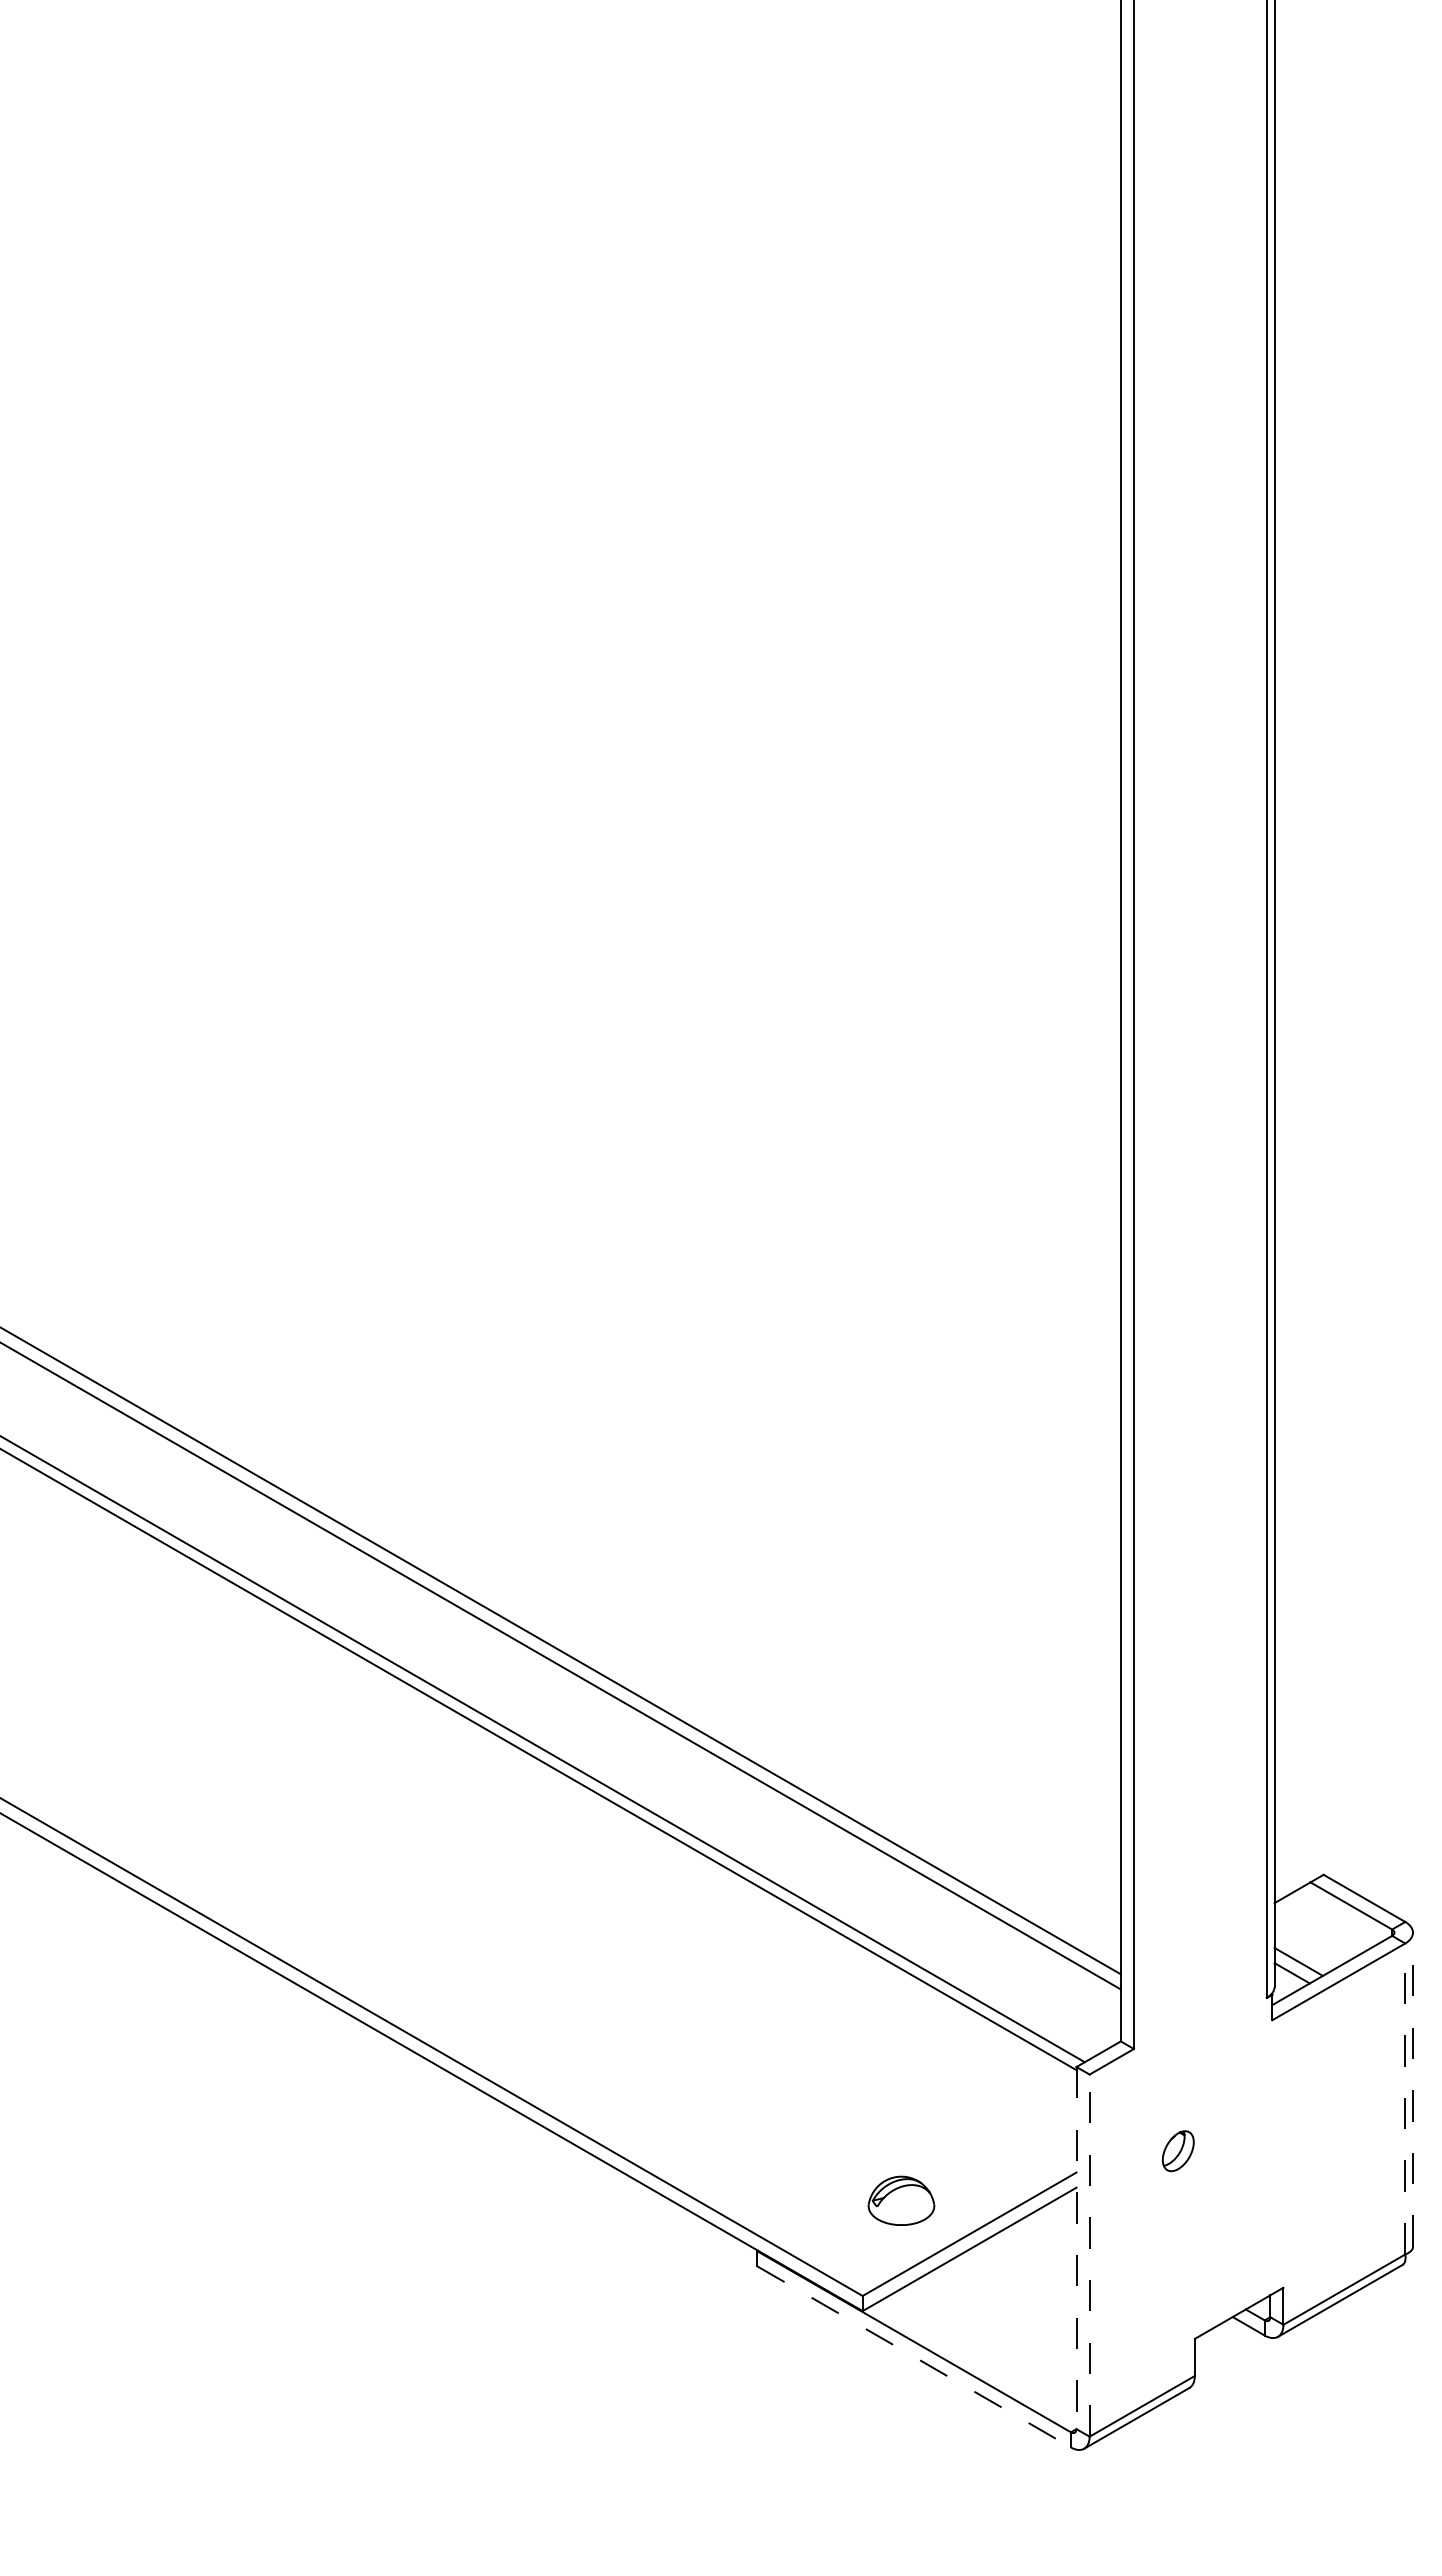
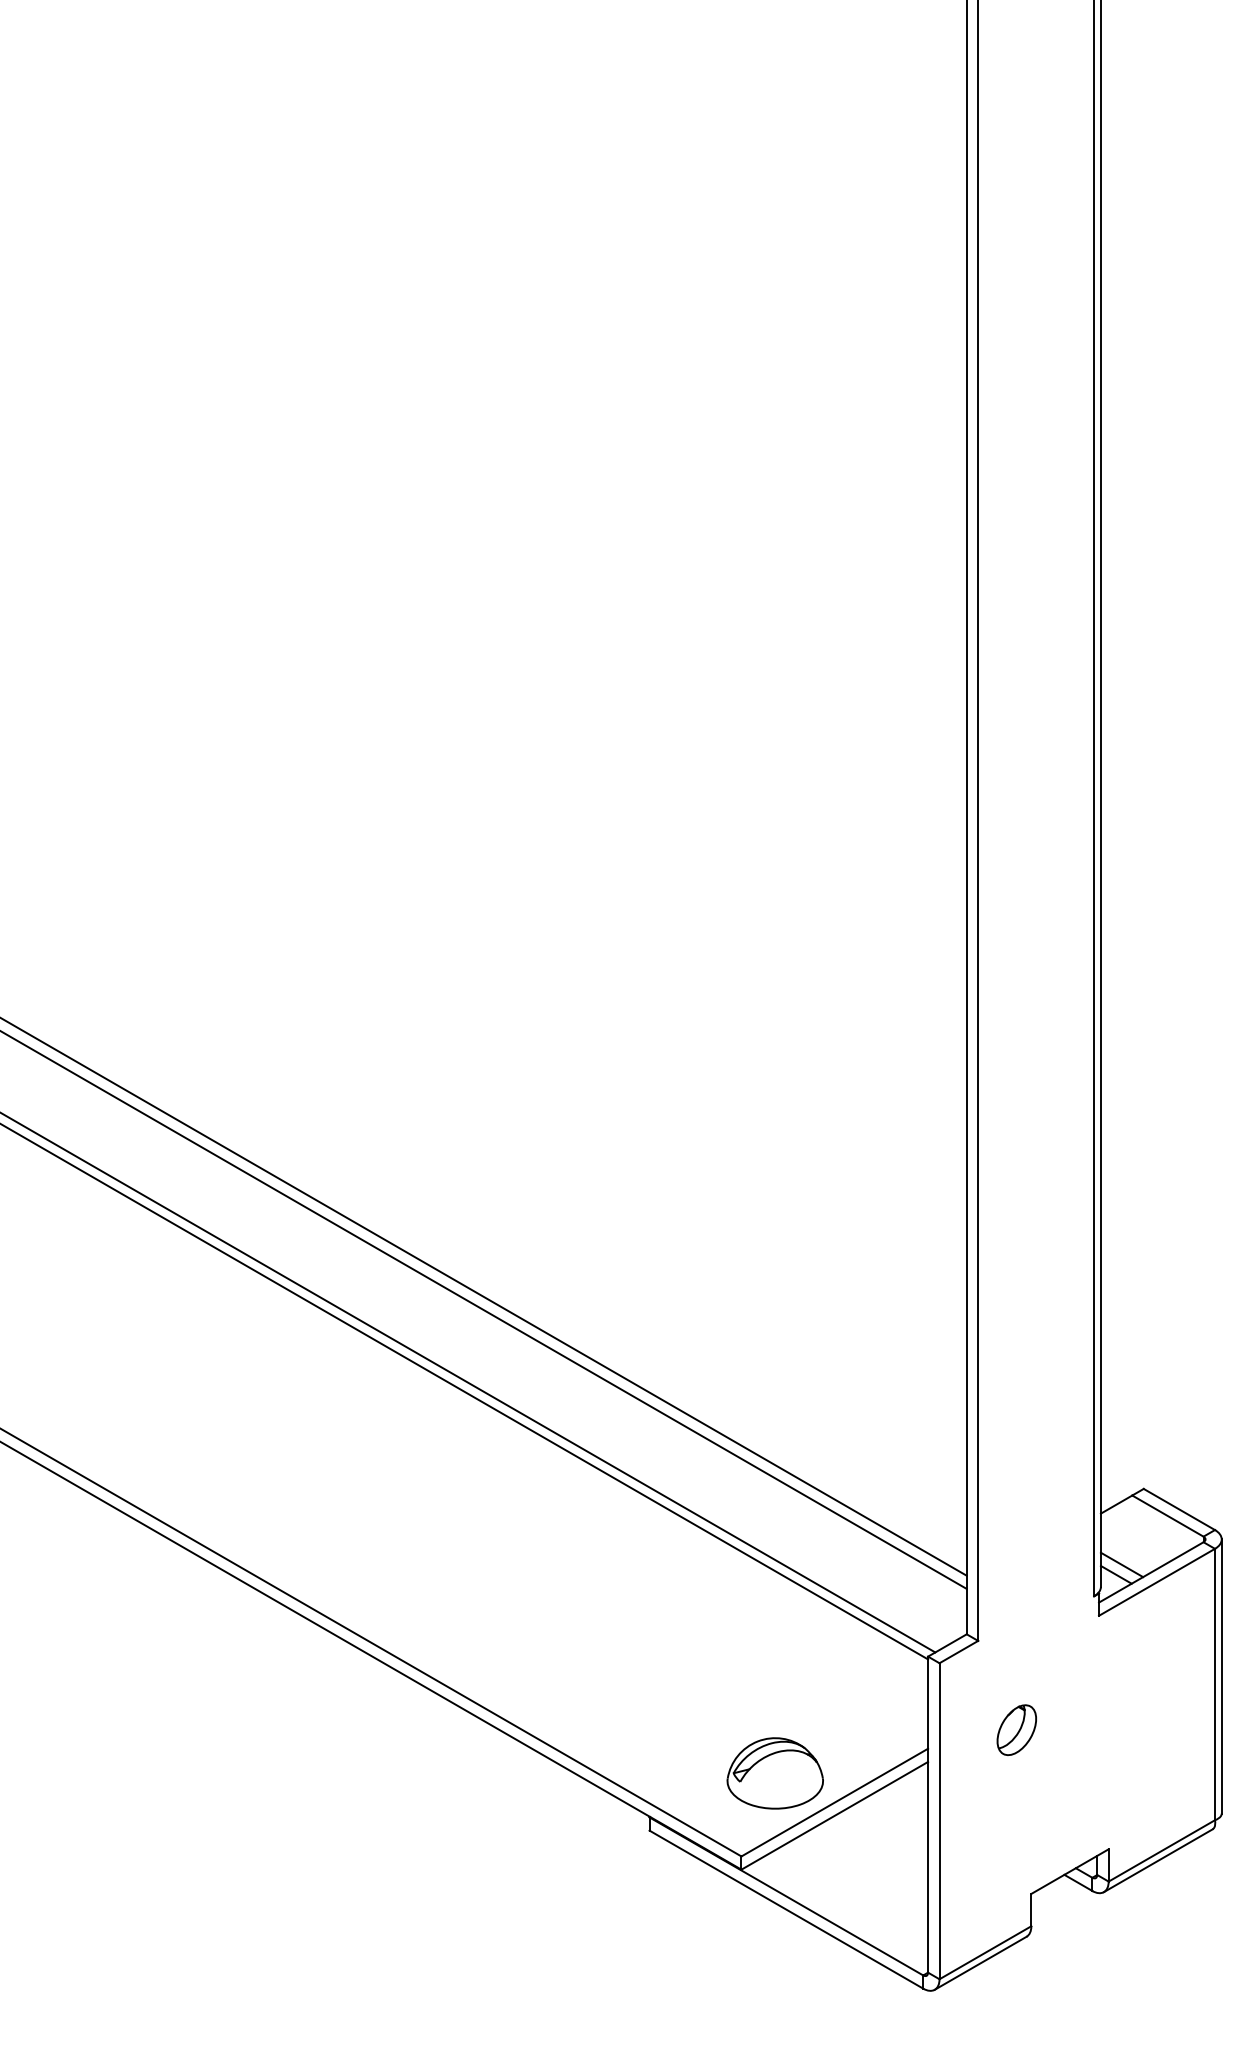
line: (1413, 2089) -> (1222, 1676), dashed -> solid
line: (1405, 2098) -> (1215, 1684), dashed -> solid
part: (1178, 2150) -> (1017, 1729), size x1.43
part: (901, 2200) -> (775, 1773), size x1.67
line: (1076, 2248) -> (928, 1815), dashed -> solid
line: (1089, 2255) -> (939, 1821), dashed -> solid
line: (914, 2357) -> (786, 1910), dashed -> solid

